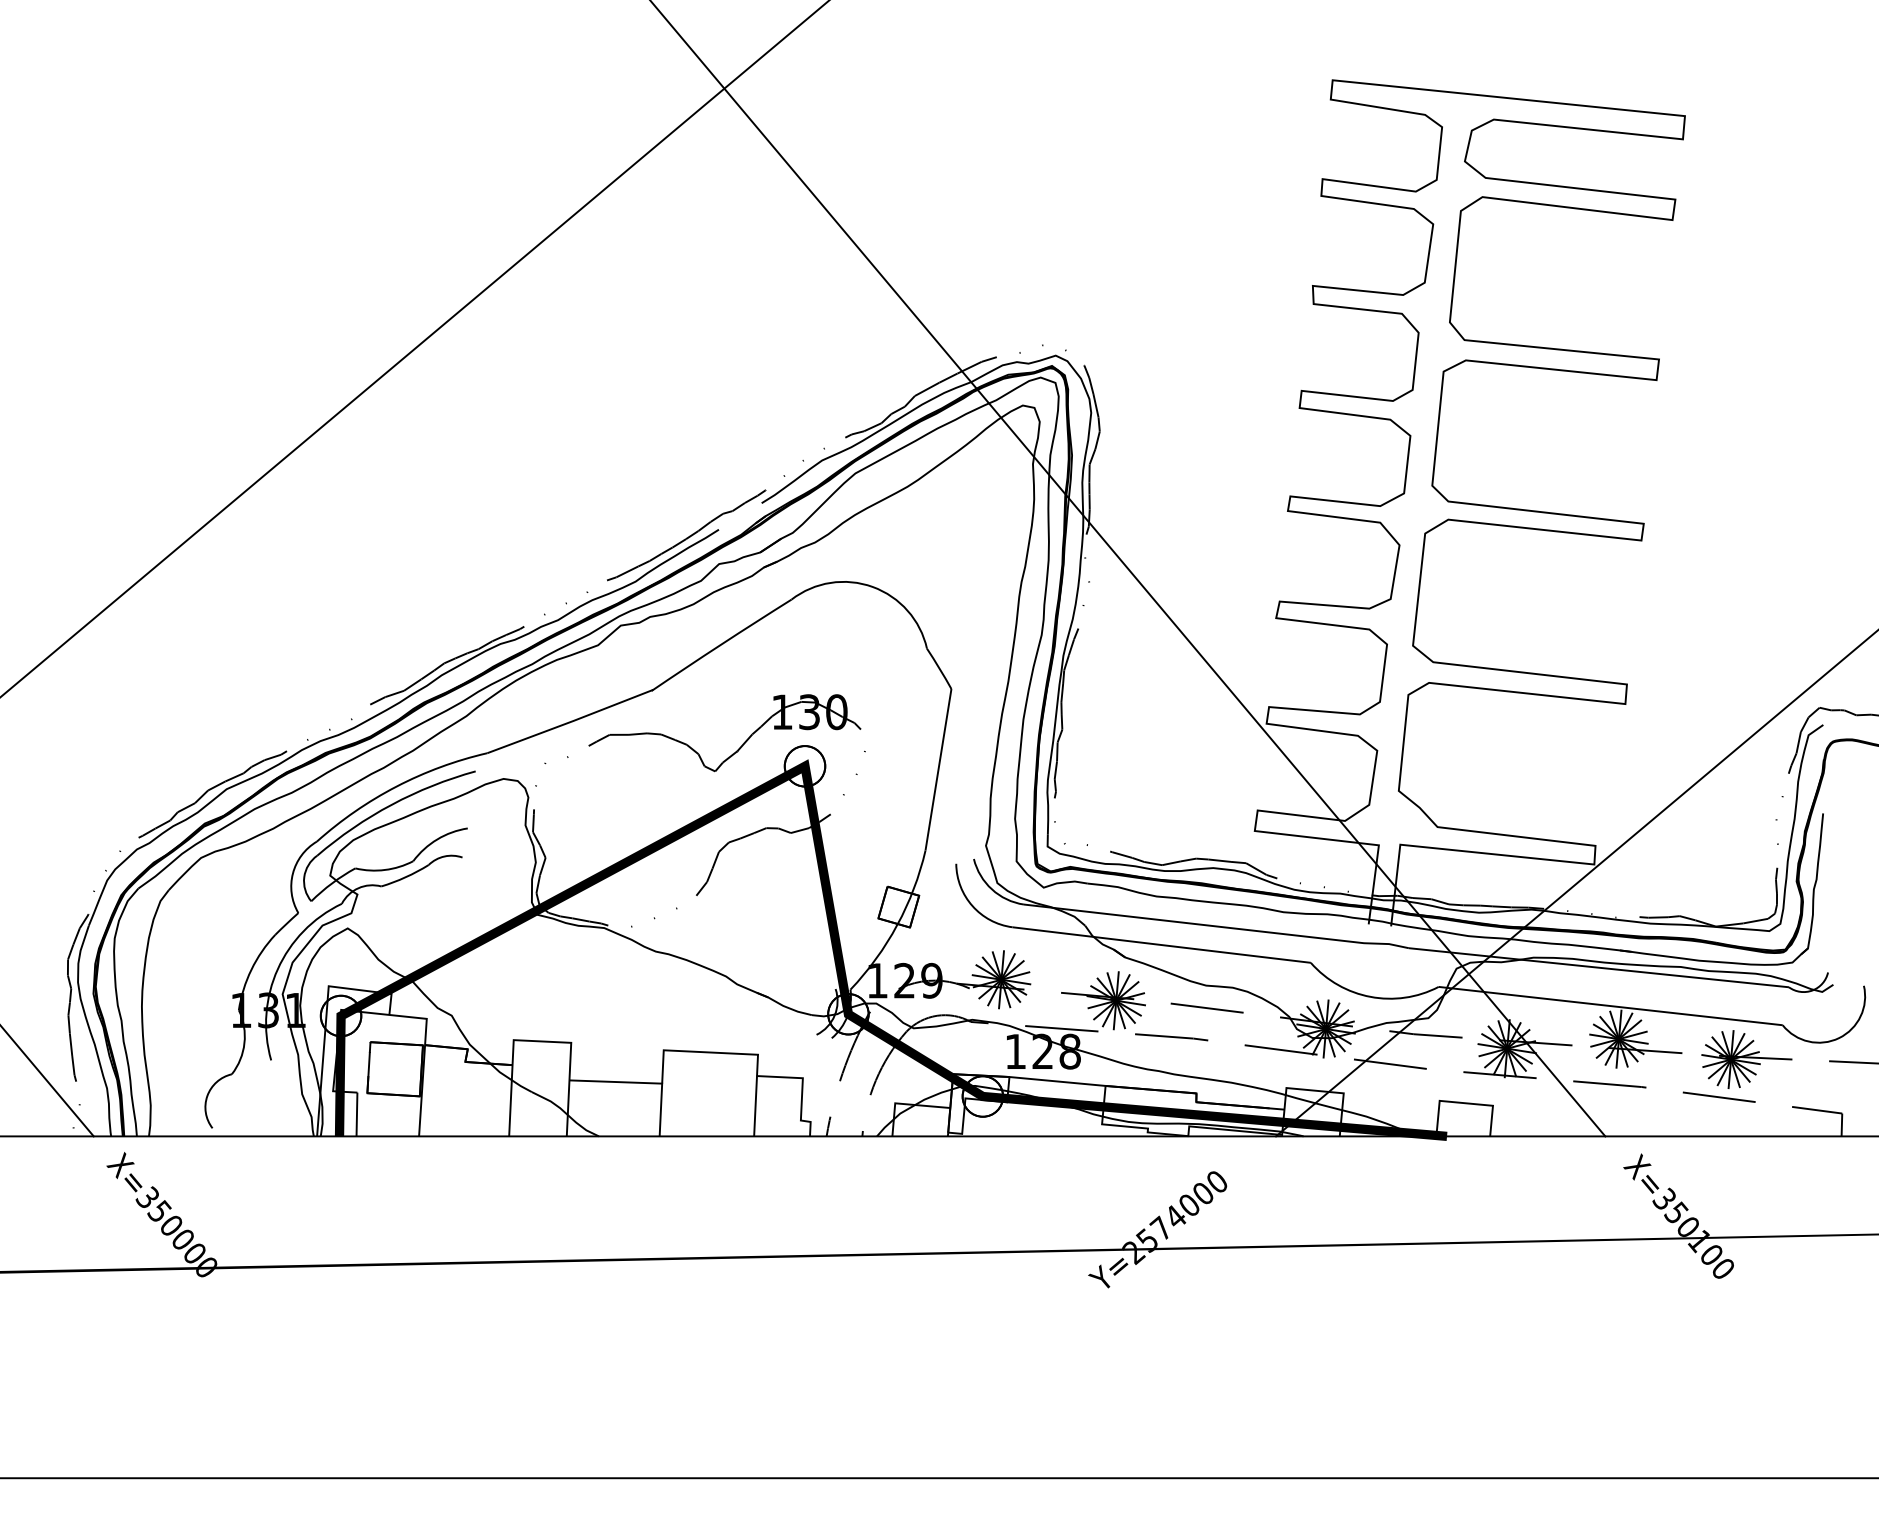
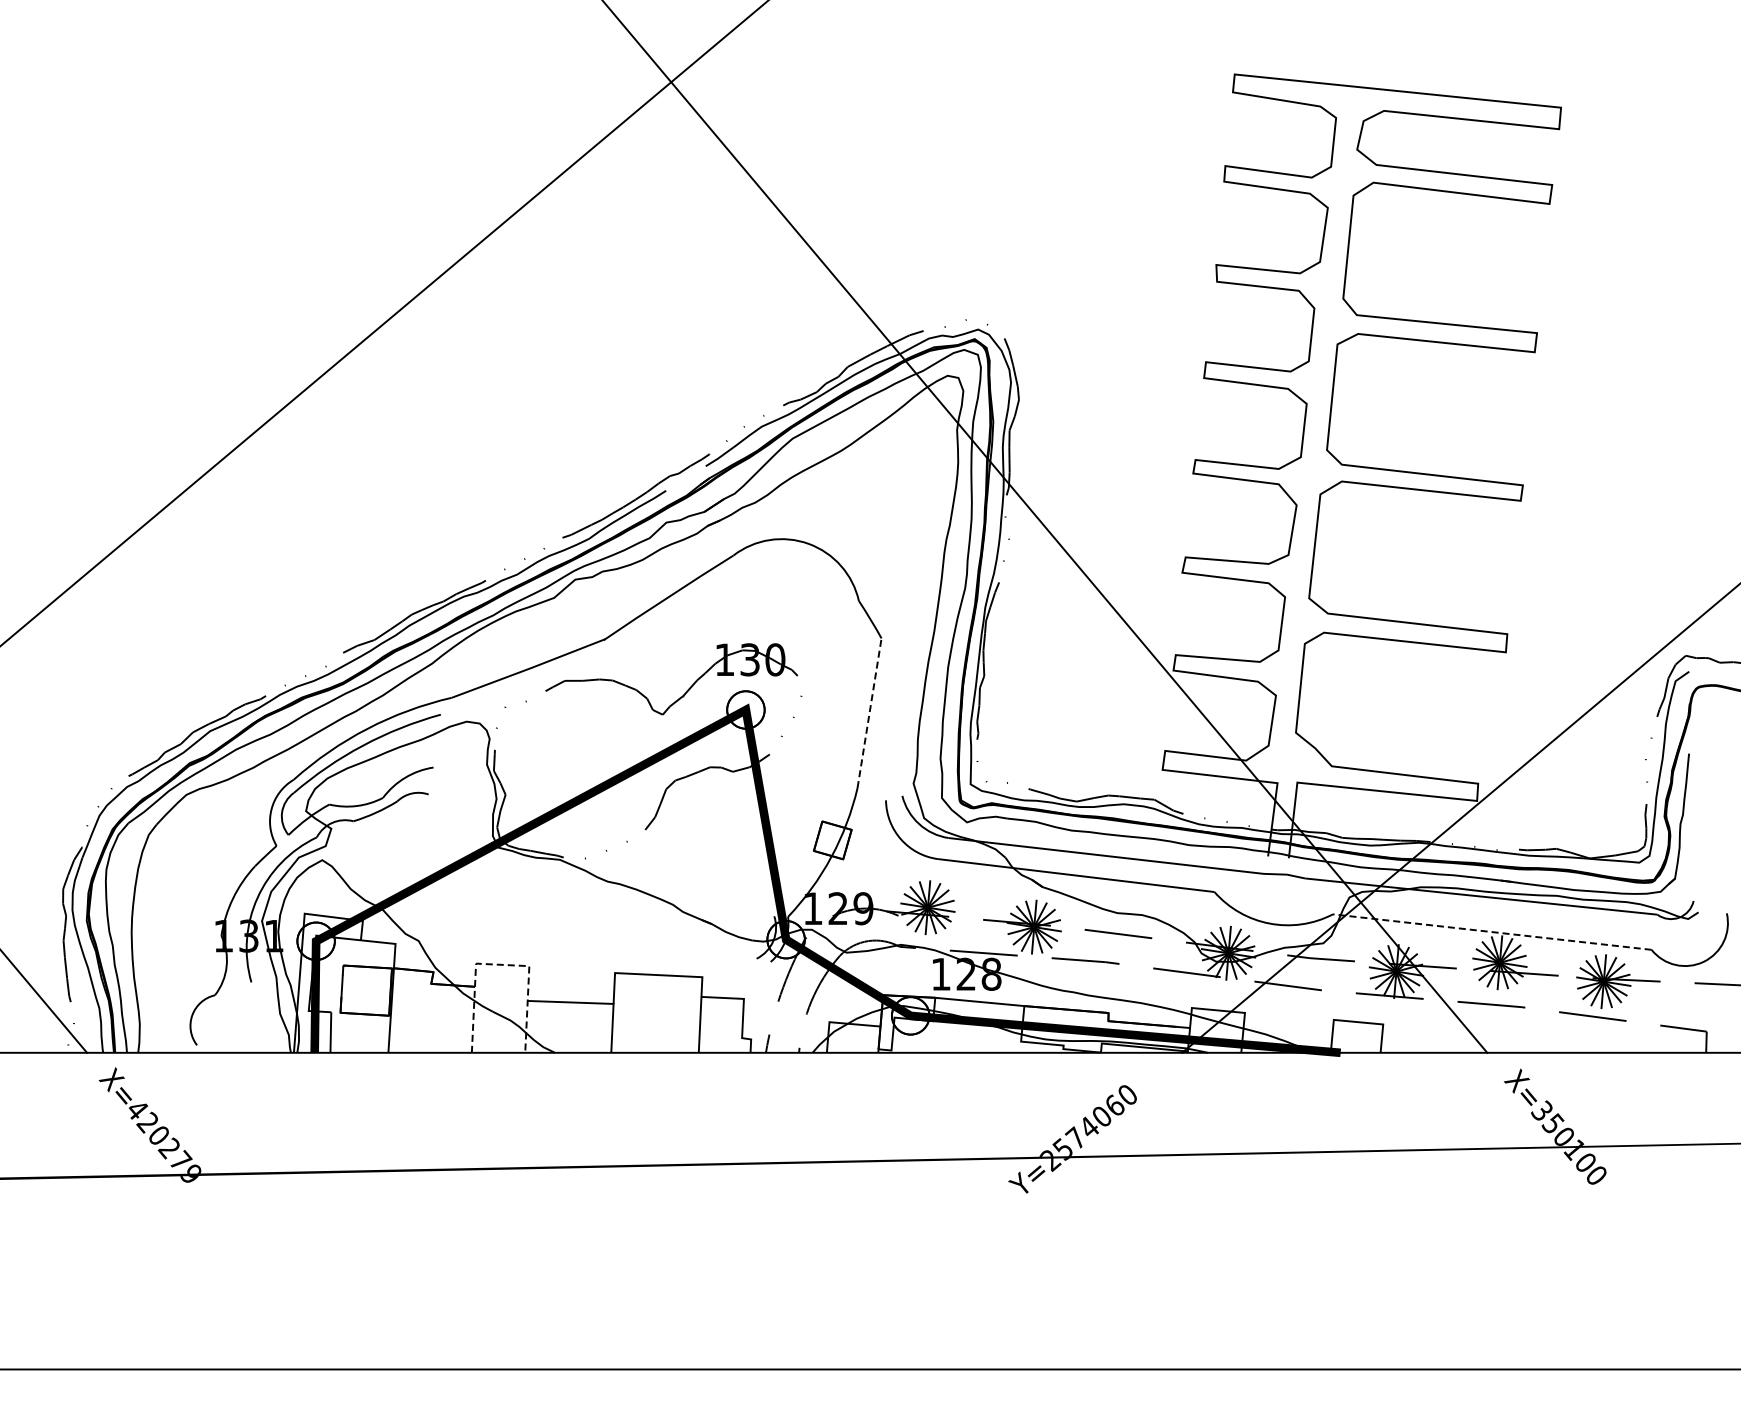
line: (938, 770) -> (869, 713), solid -> dashed
line: (1609, 1006) -> (1491, 932), solid -> dashed
line: (541, 1041) -> (501, 964), solid -> dashed
text: (1202, 1192) -> (1114, 1104), Y=2574000 -> Y=2574060
text: (176, 1232) -> (163, 1141), X=350000 -> X=420279

